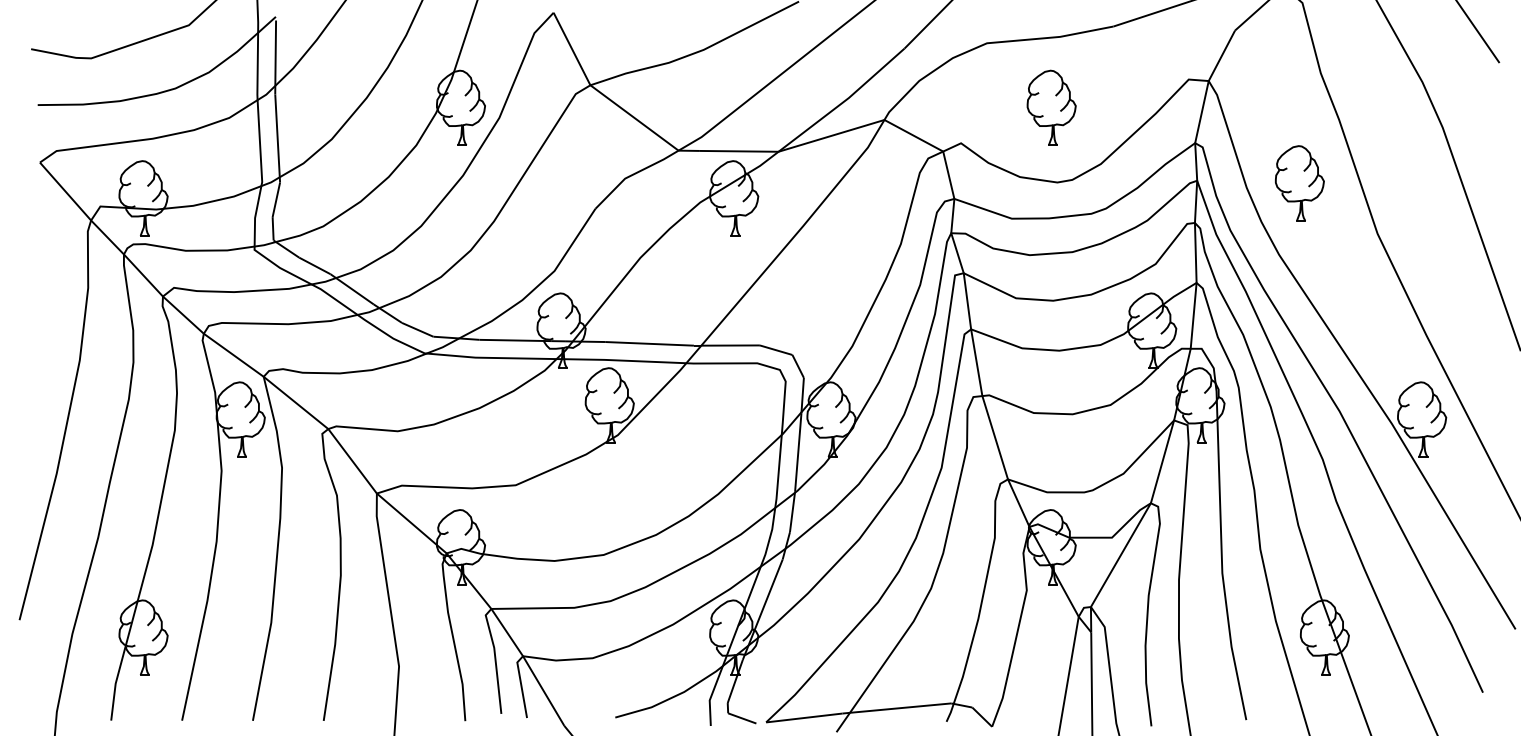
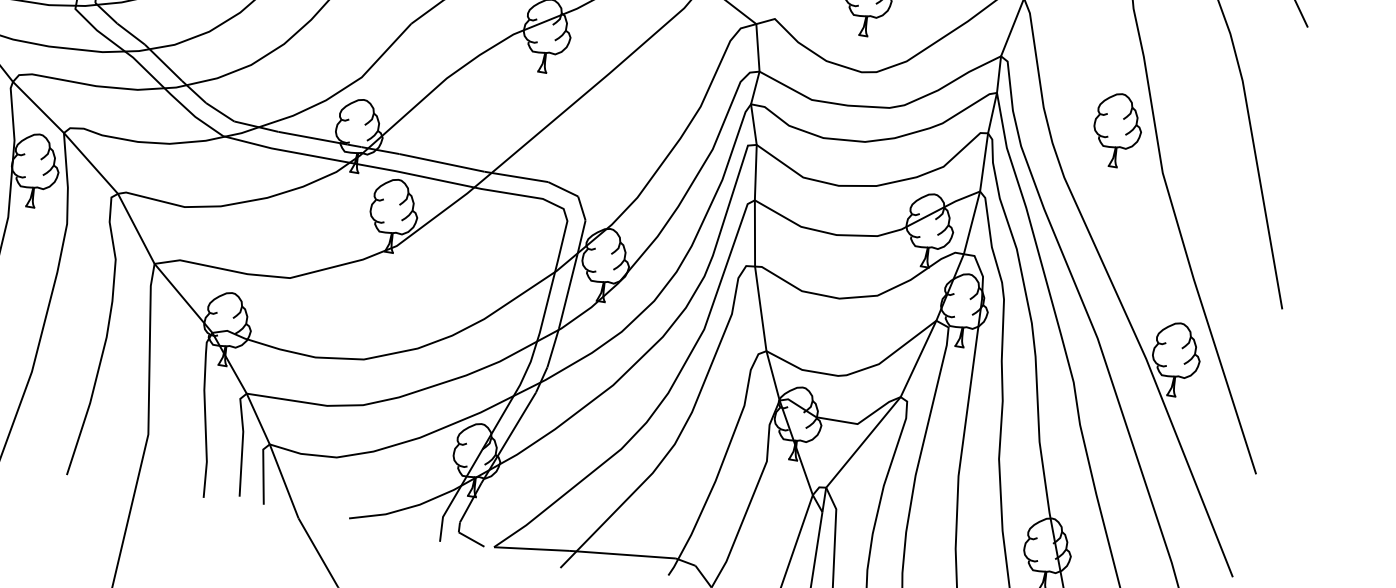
part: (1299, 183) -> (1117, 130), moved

